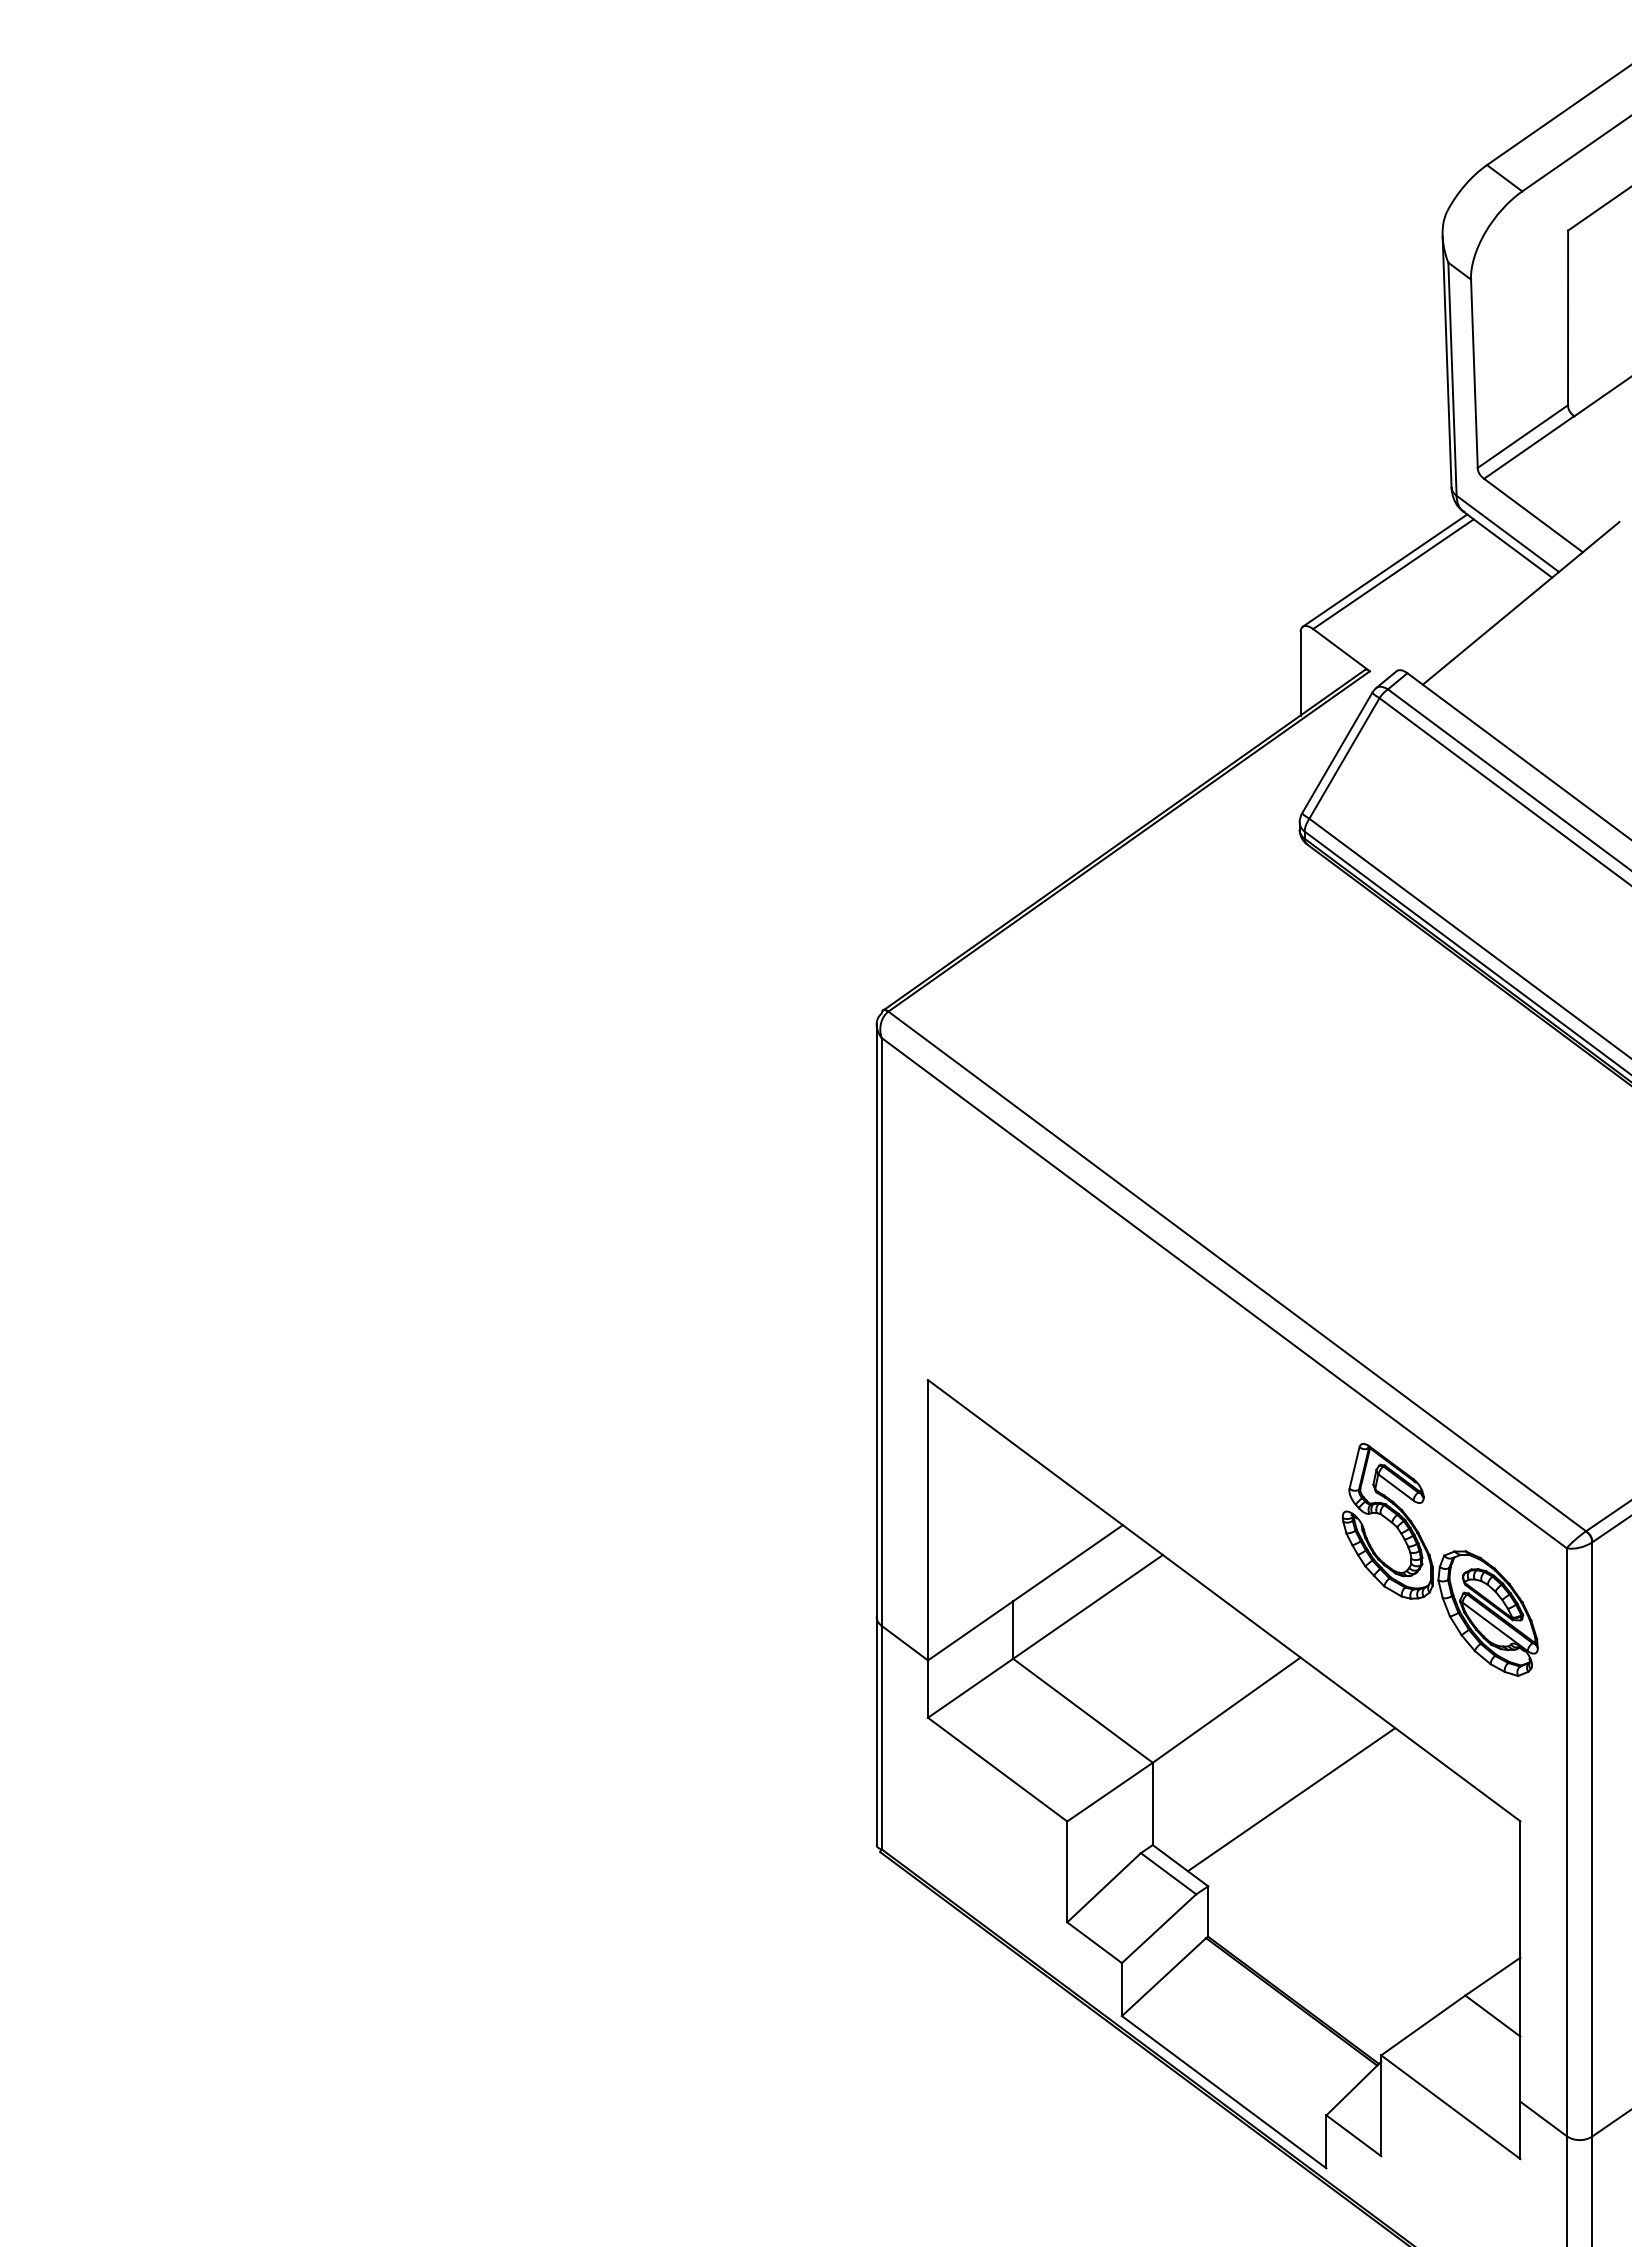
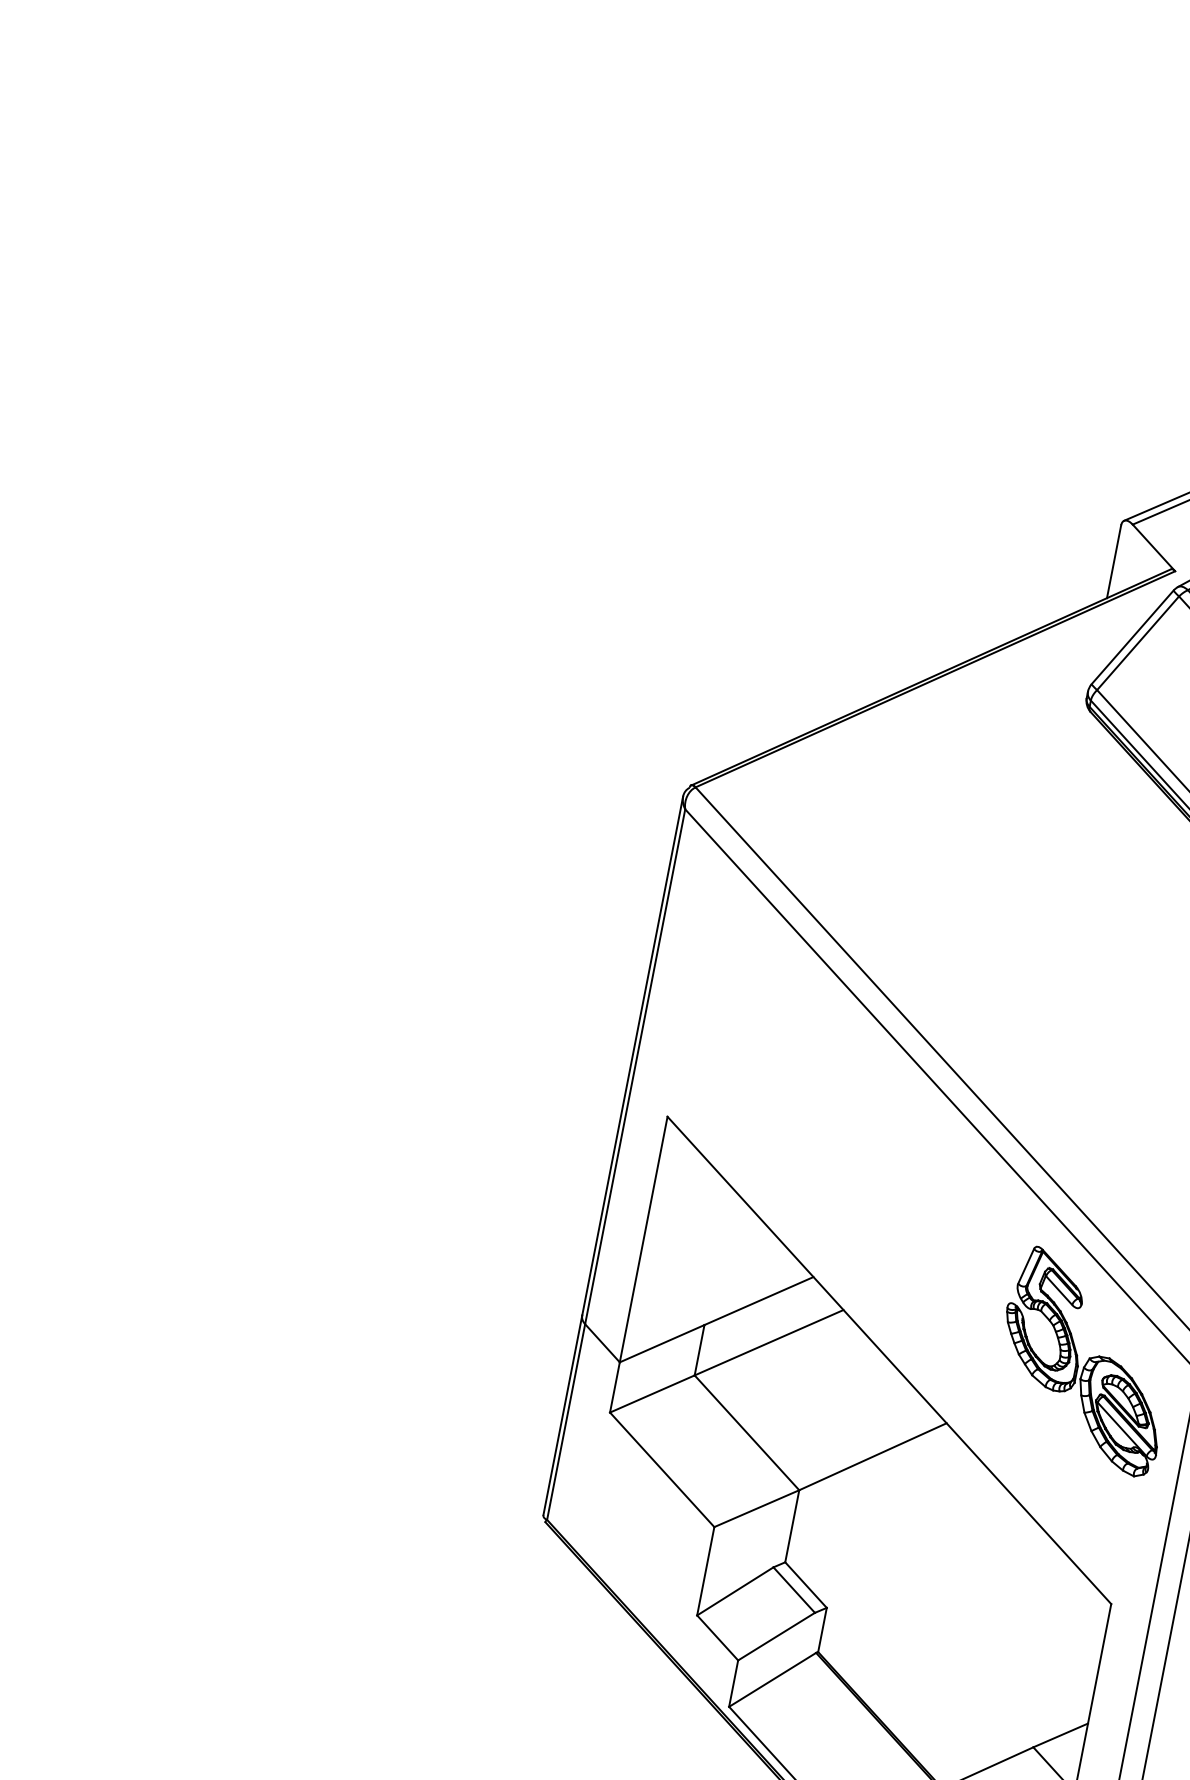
line: (1291, 1799) -> (914, 1546), removed

